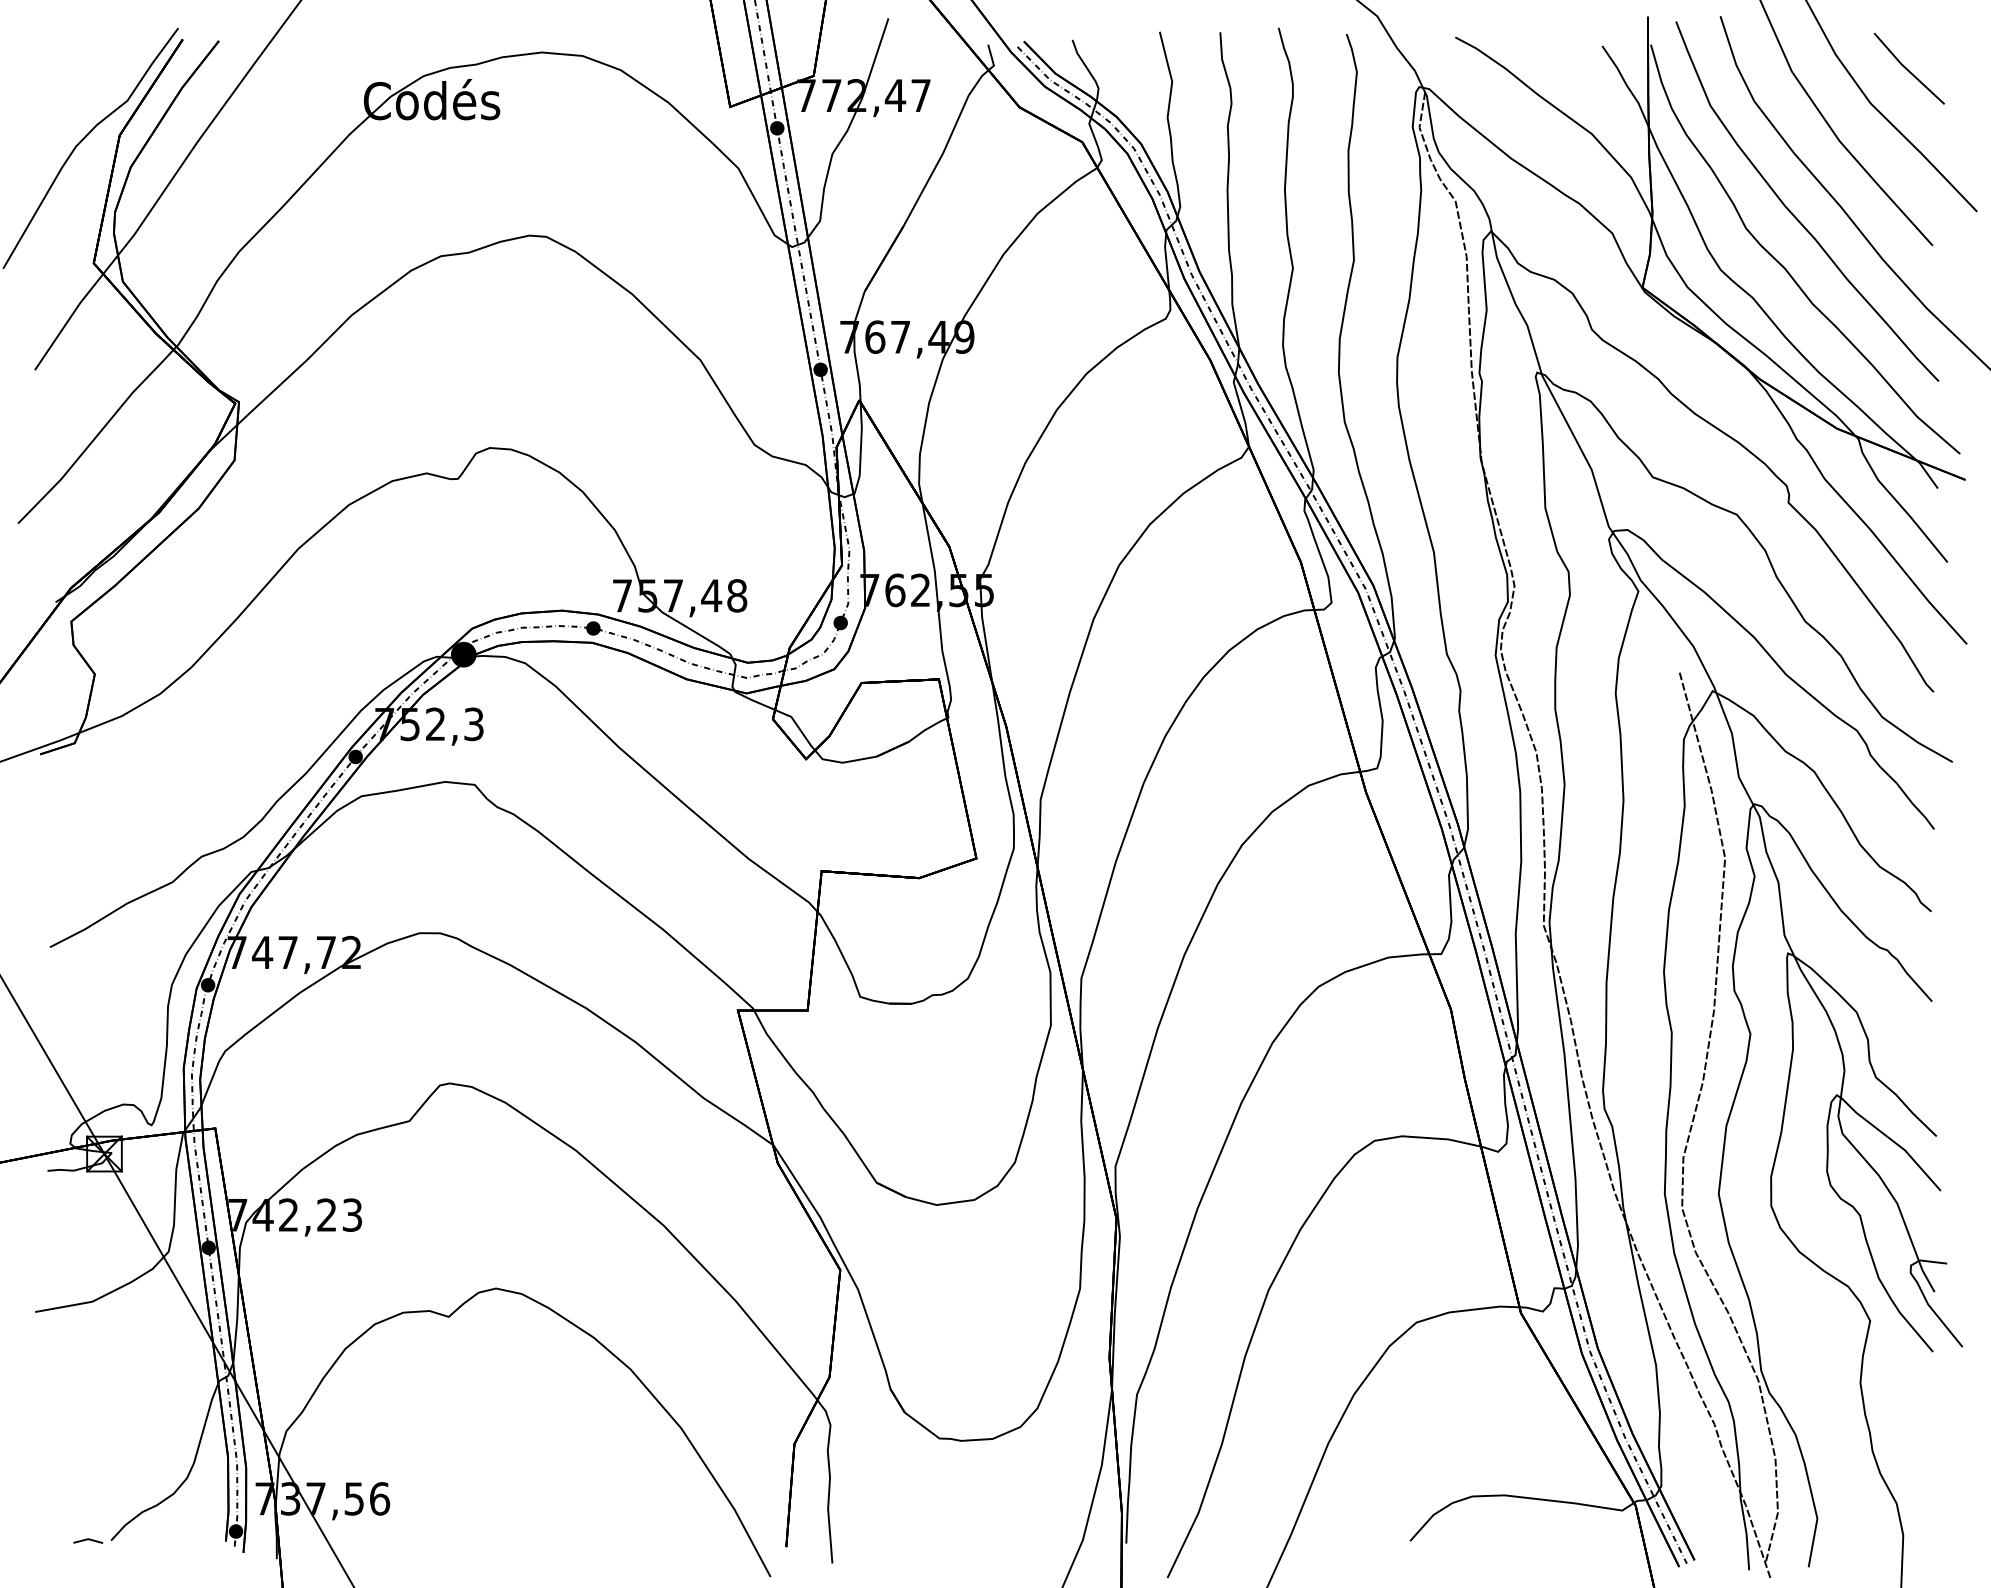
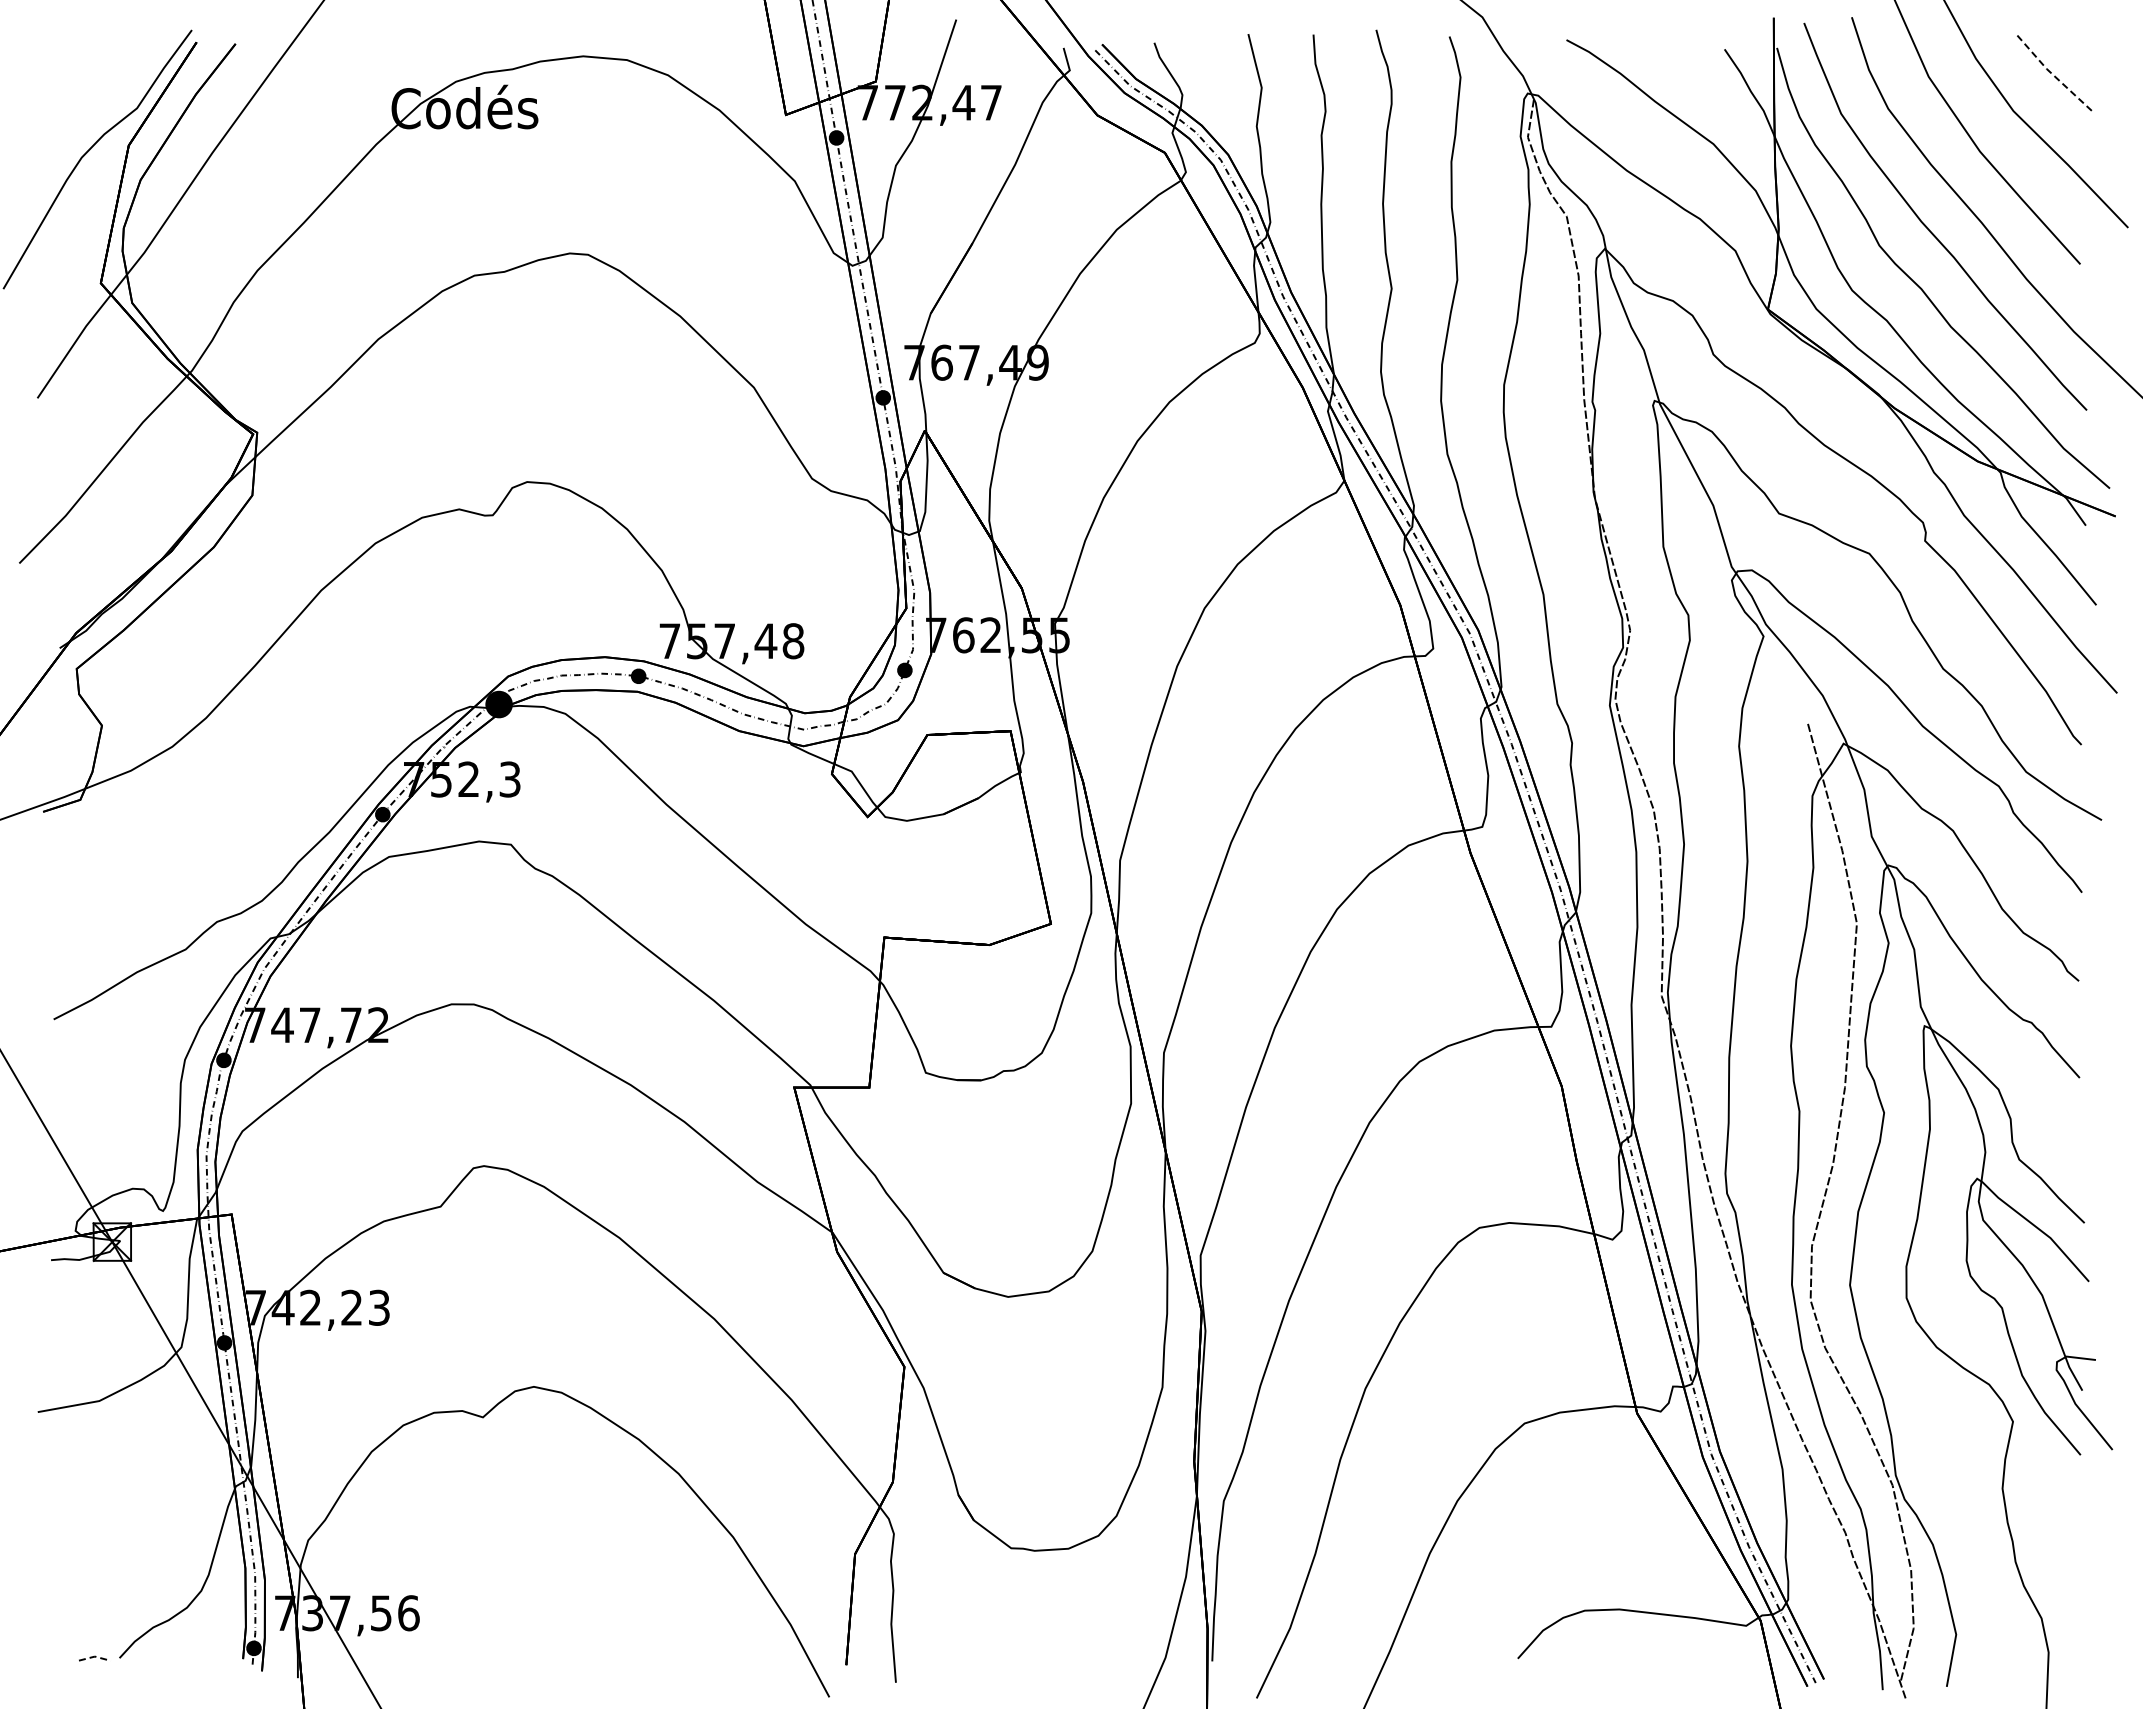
line: (1907, 70) -> (2053, 75), solid -> dashed
line: (87, 1539) -> (94, 1656), solid -> dashed

